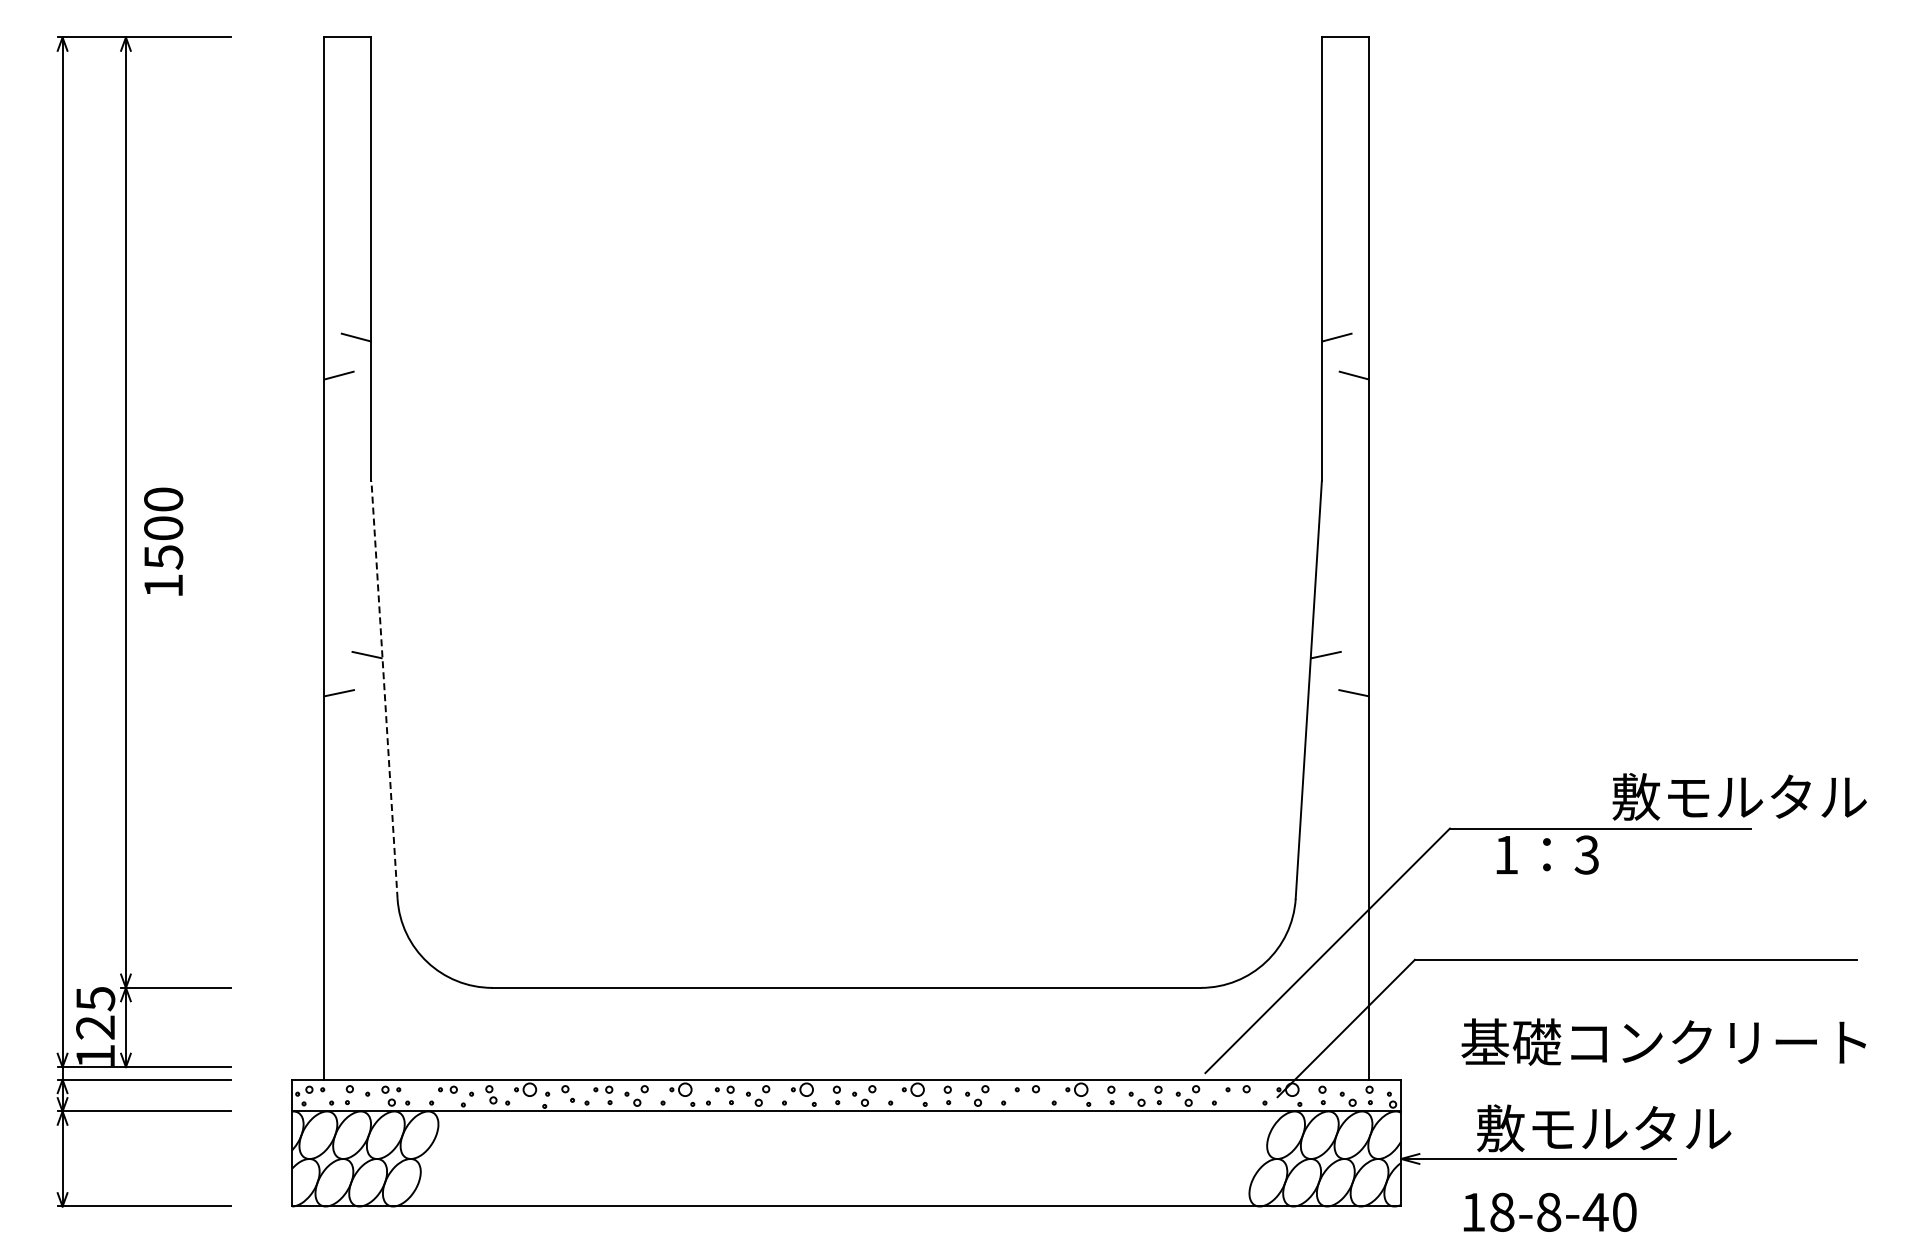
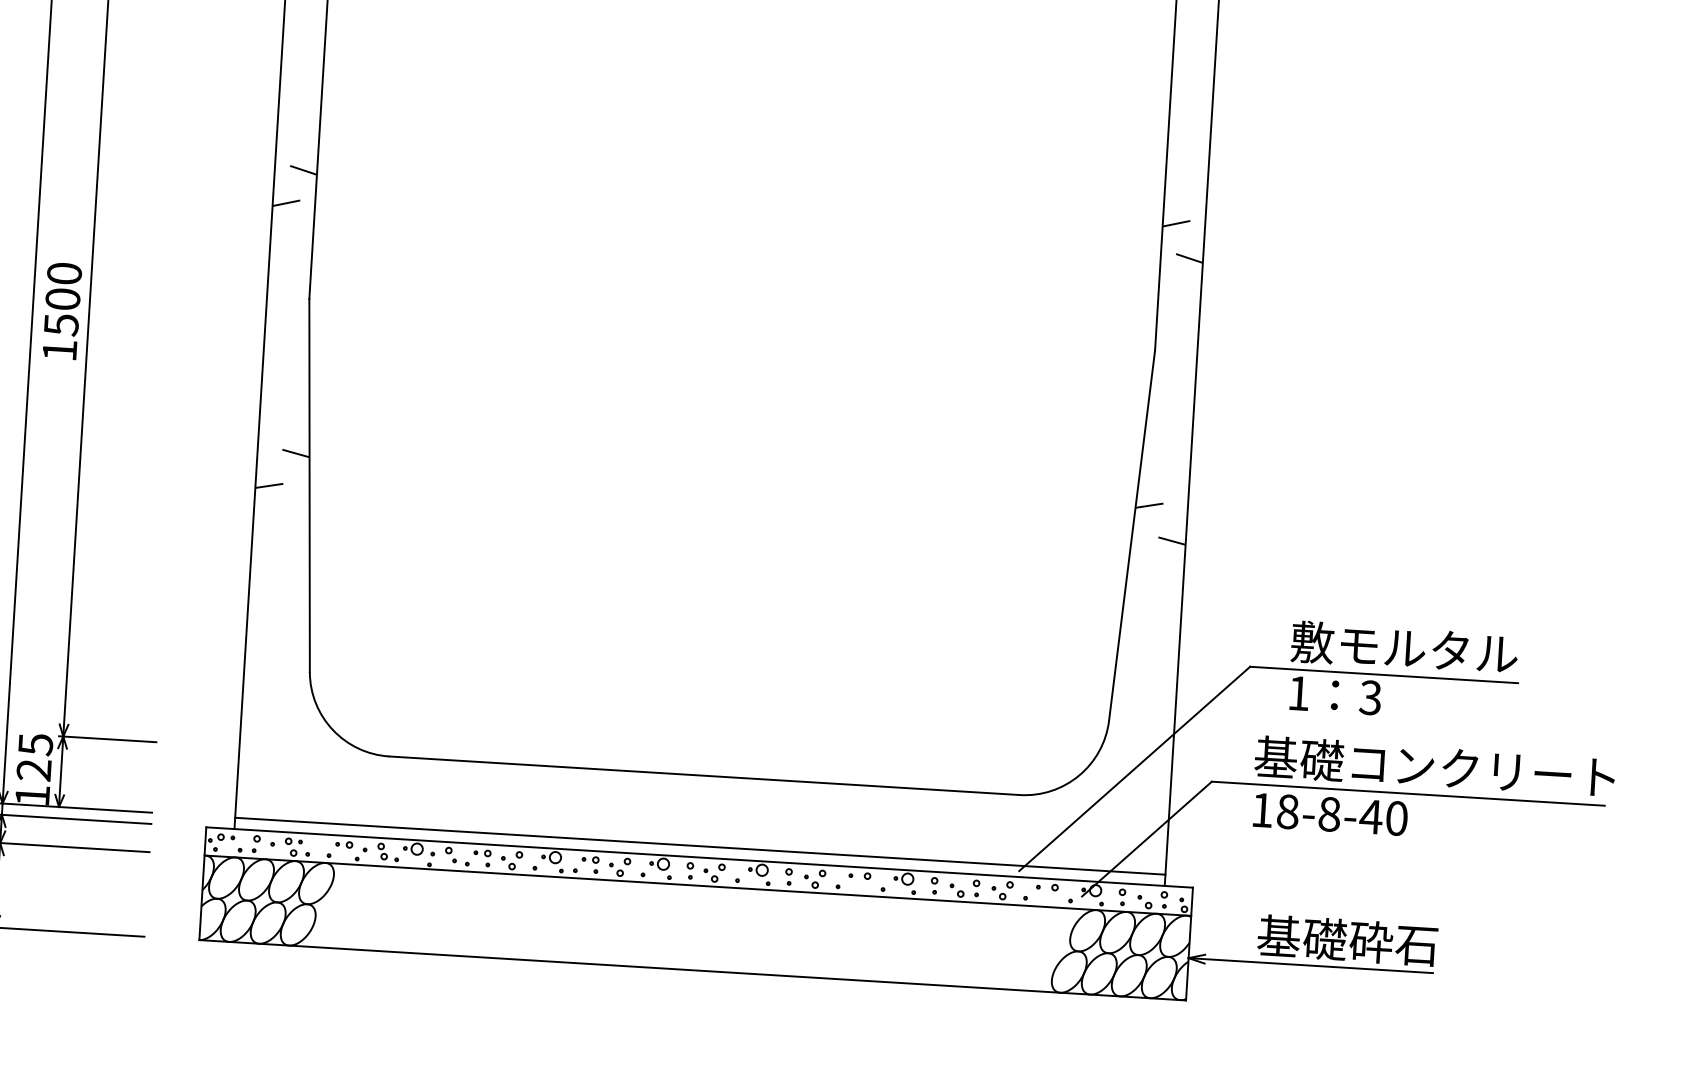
text: (163, 541) -> (62, 310), moved
line: (384, 689) -> (309, 485), dashed -> solid
text: (1739, 796) -> (1404, 647), moved
text: (1663, 1041) -> (1434, 766), moved
line: (846, 1067) -> (700, 846), added
text: (1604, 1128) -> (1371, 942), 敷モルタル -> 基礎砕石
text: (1549, 1211) -> (1330, 813), moved

